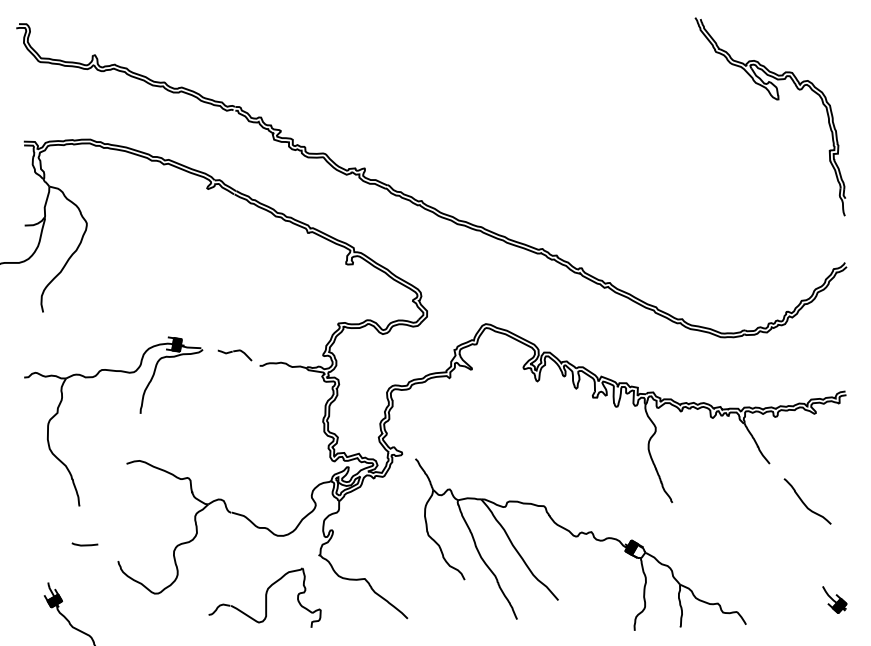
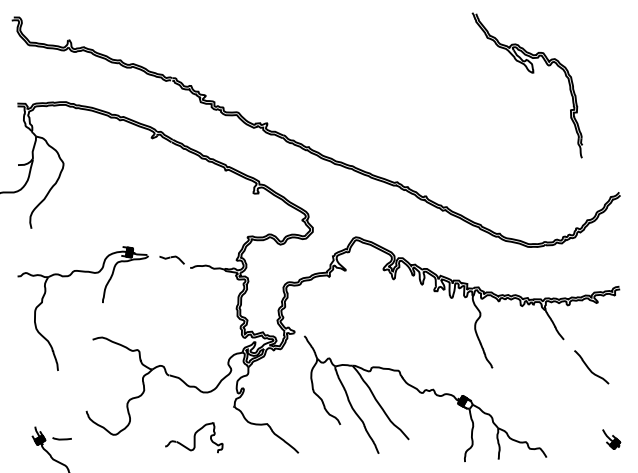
part: (775, 100) -> (531, 73), moved
line: (84, 544) -> (61, 438), moved
part: (264, 597) -> (193, 437), size x0.7

